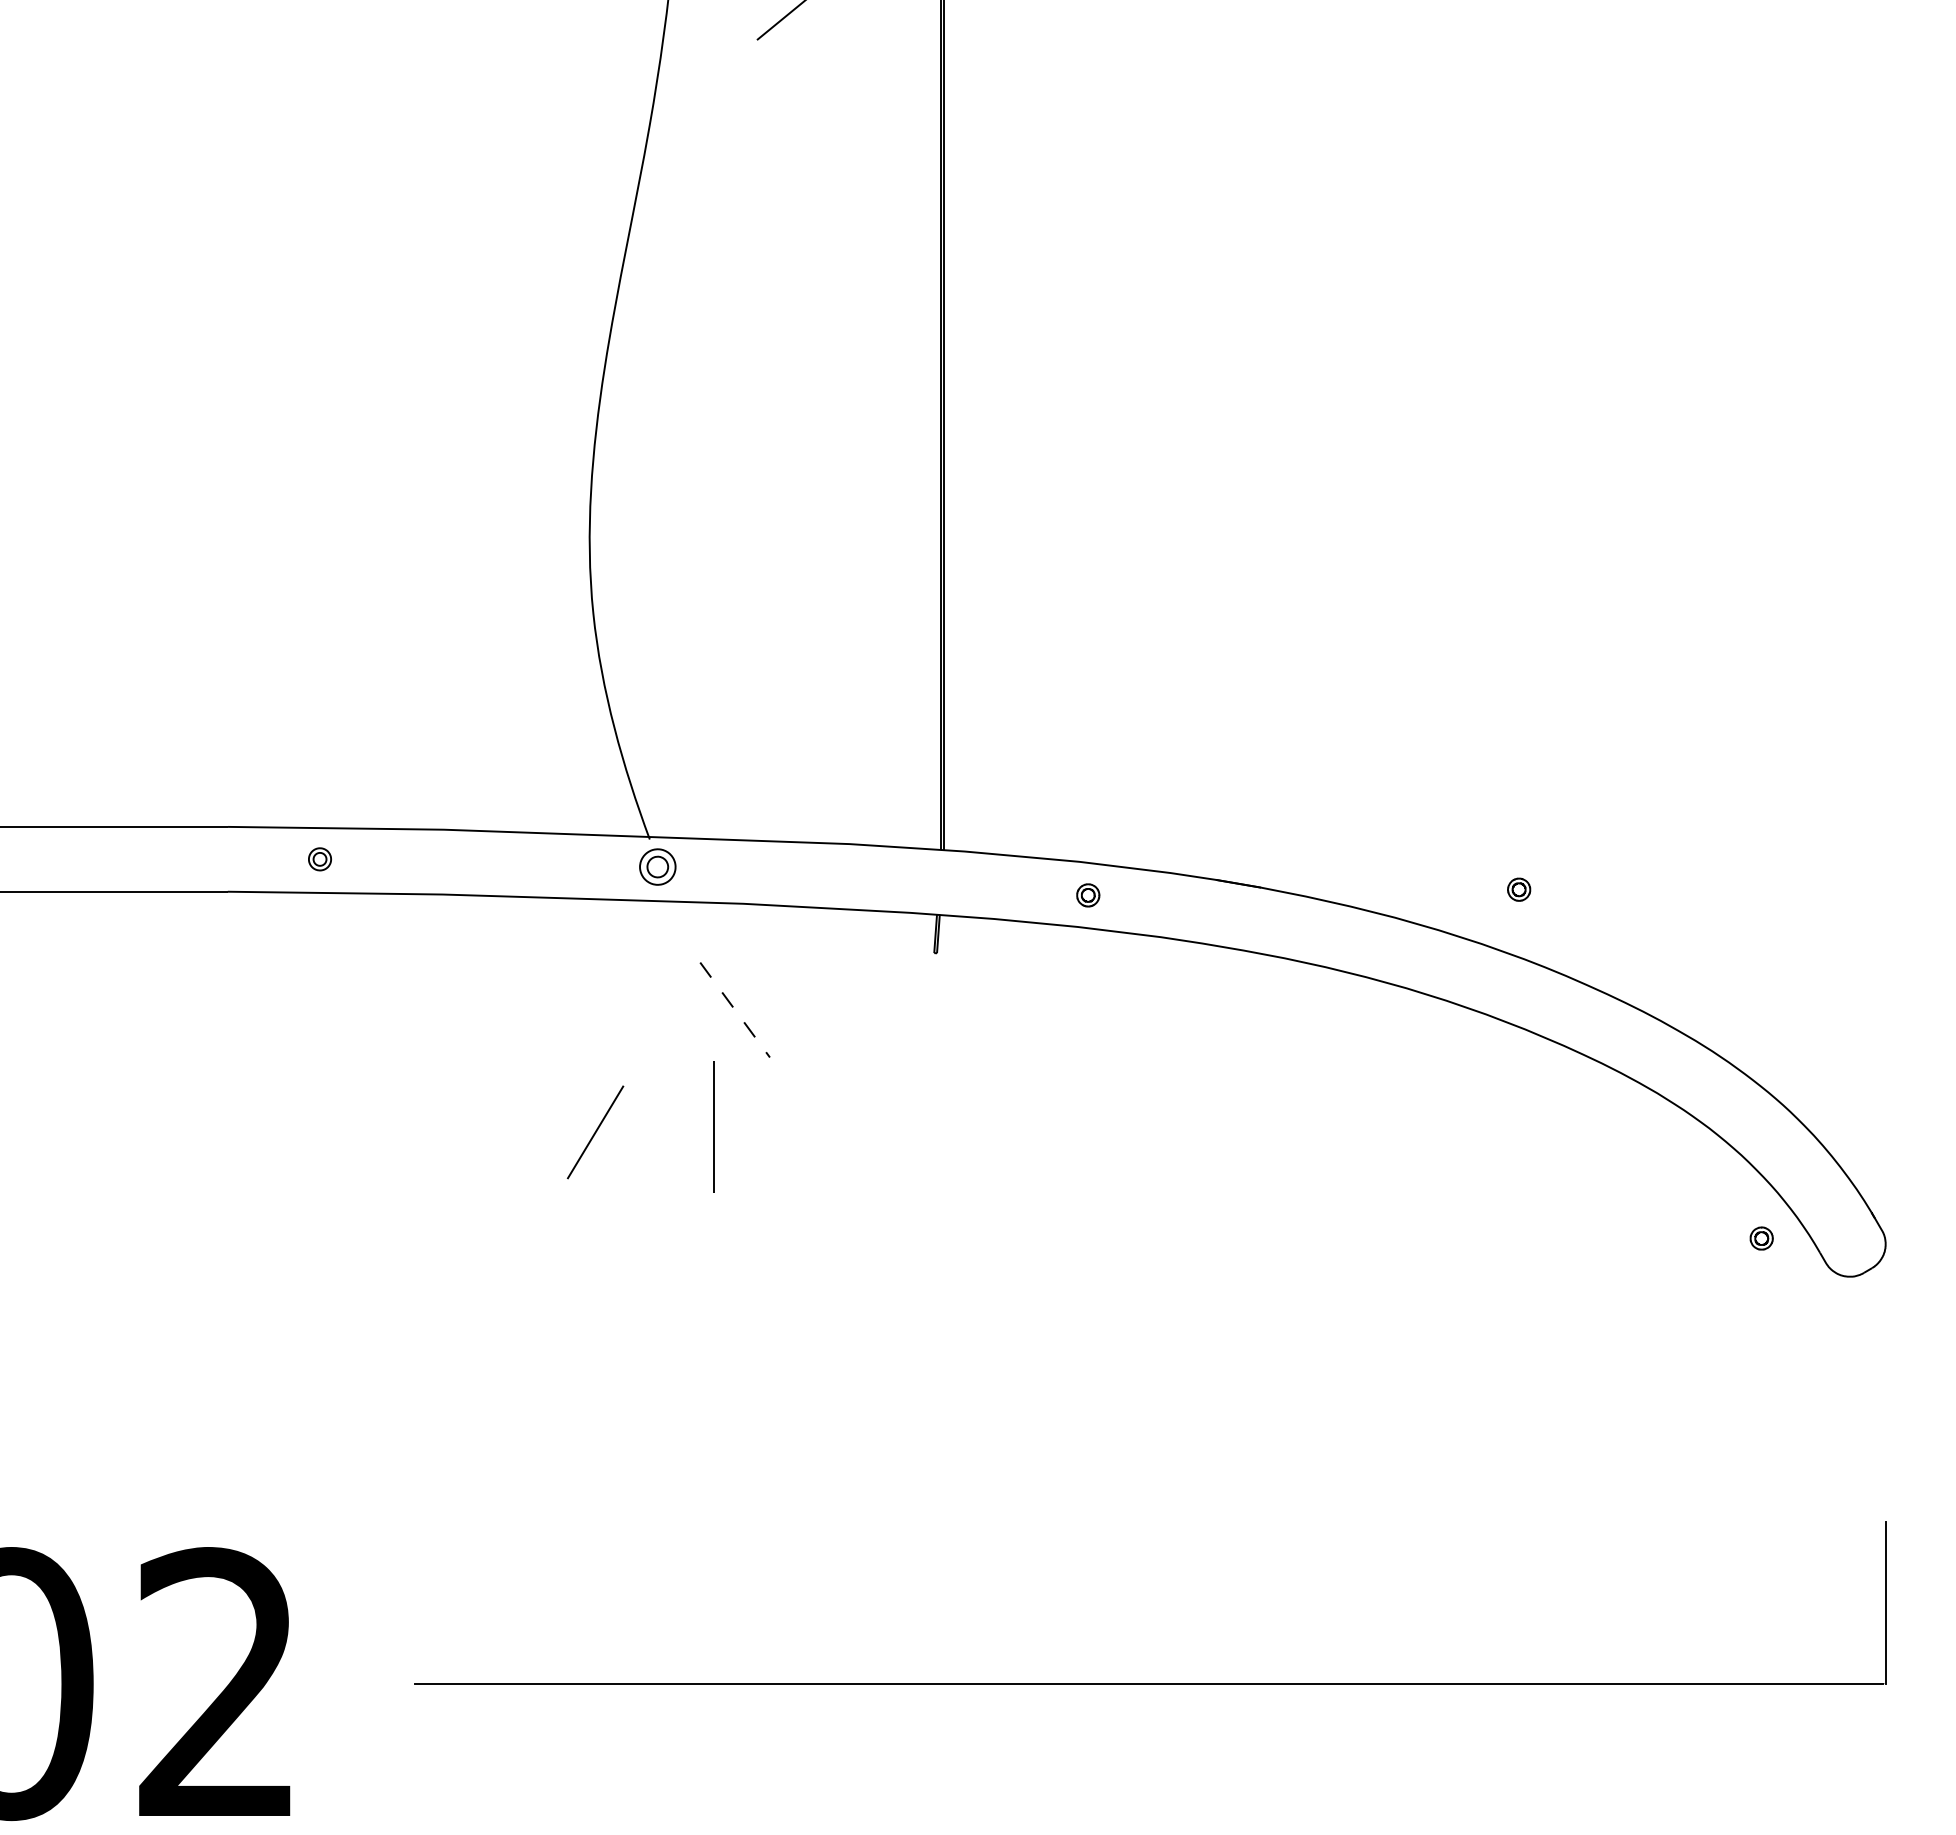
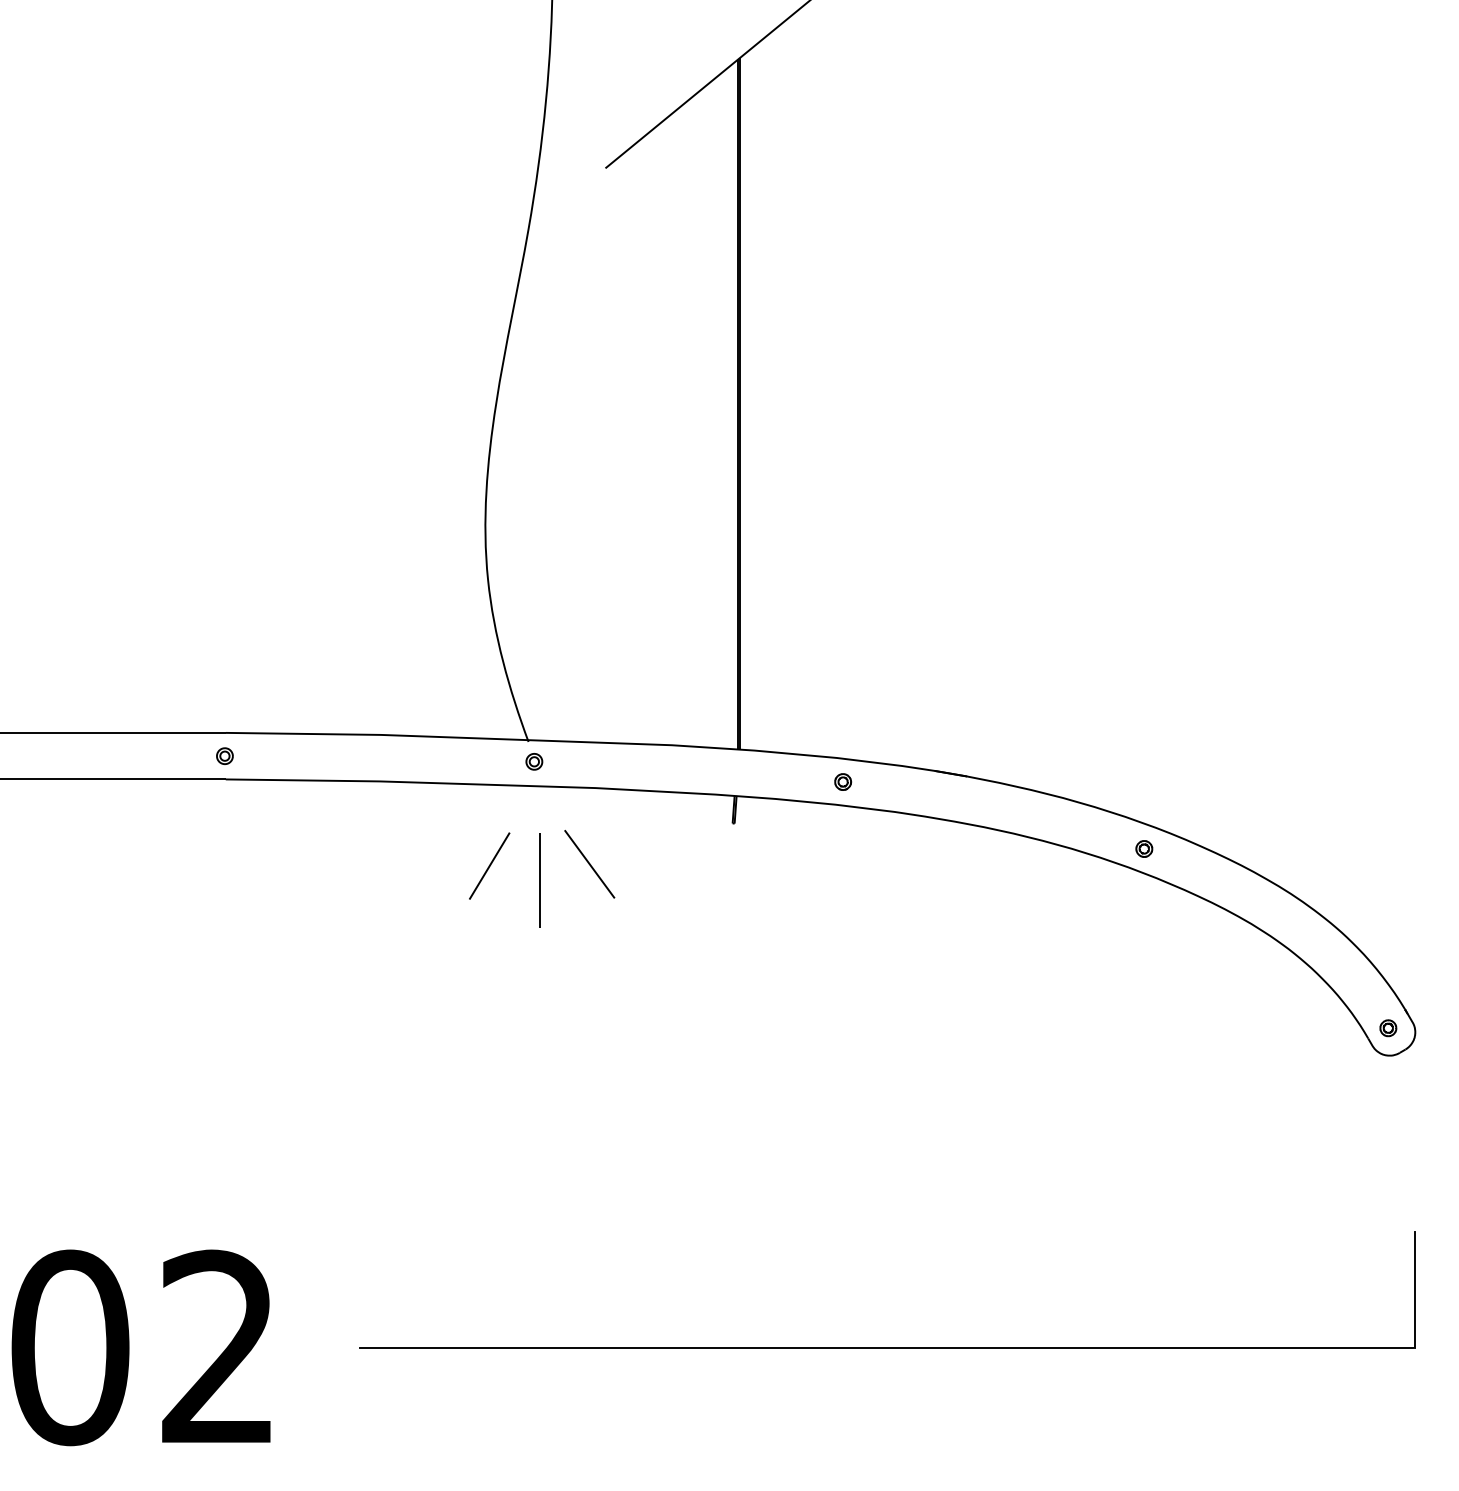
part: (319, 858) -> (224, 755), moved
part: (658, 866) -> (534, 761), size x0.62
part: (1519, 889) -> (1144, 848), moved
line: (736, 1010) -> (590, 864), dashed -> solid
line: (713, 1127) -> (539, 880), moved
line: (595, 1131) -> (489, 865), moved
part: (1761, 1238) -> (1388, 1028), moved

